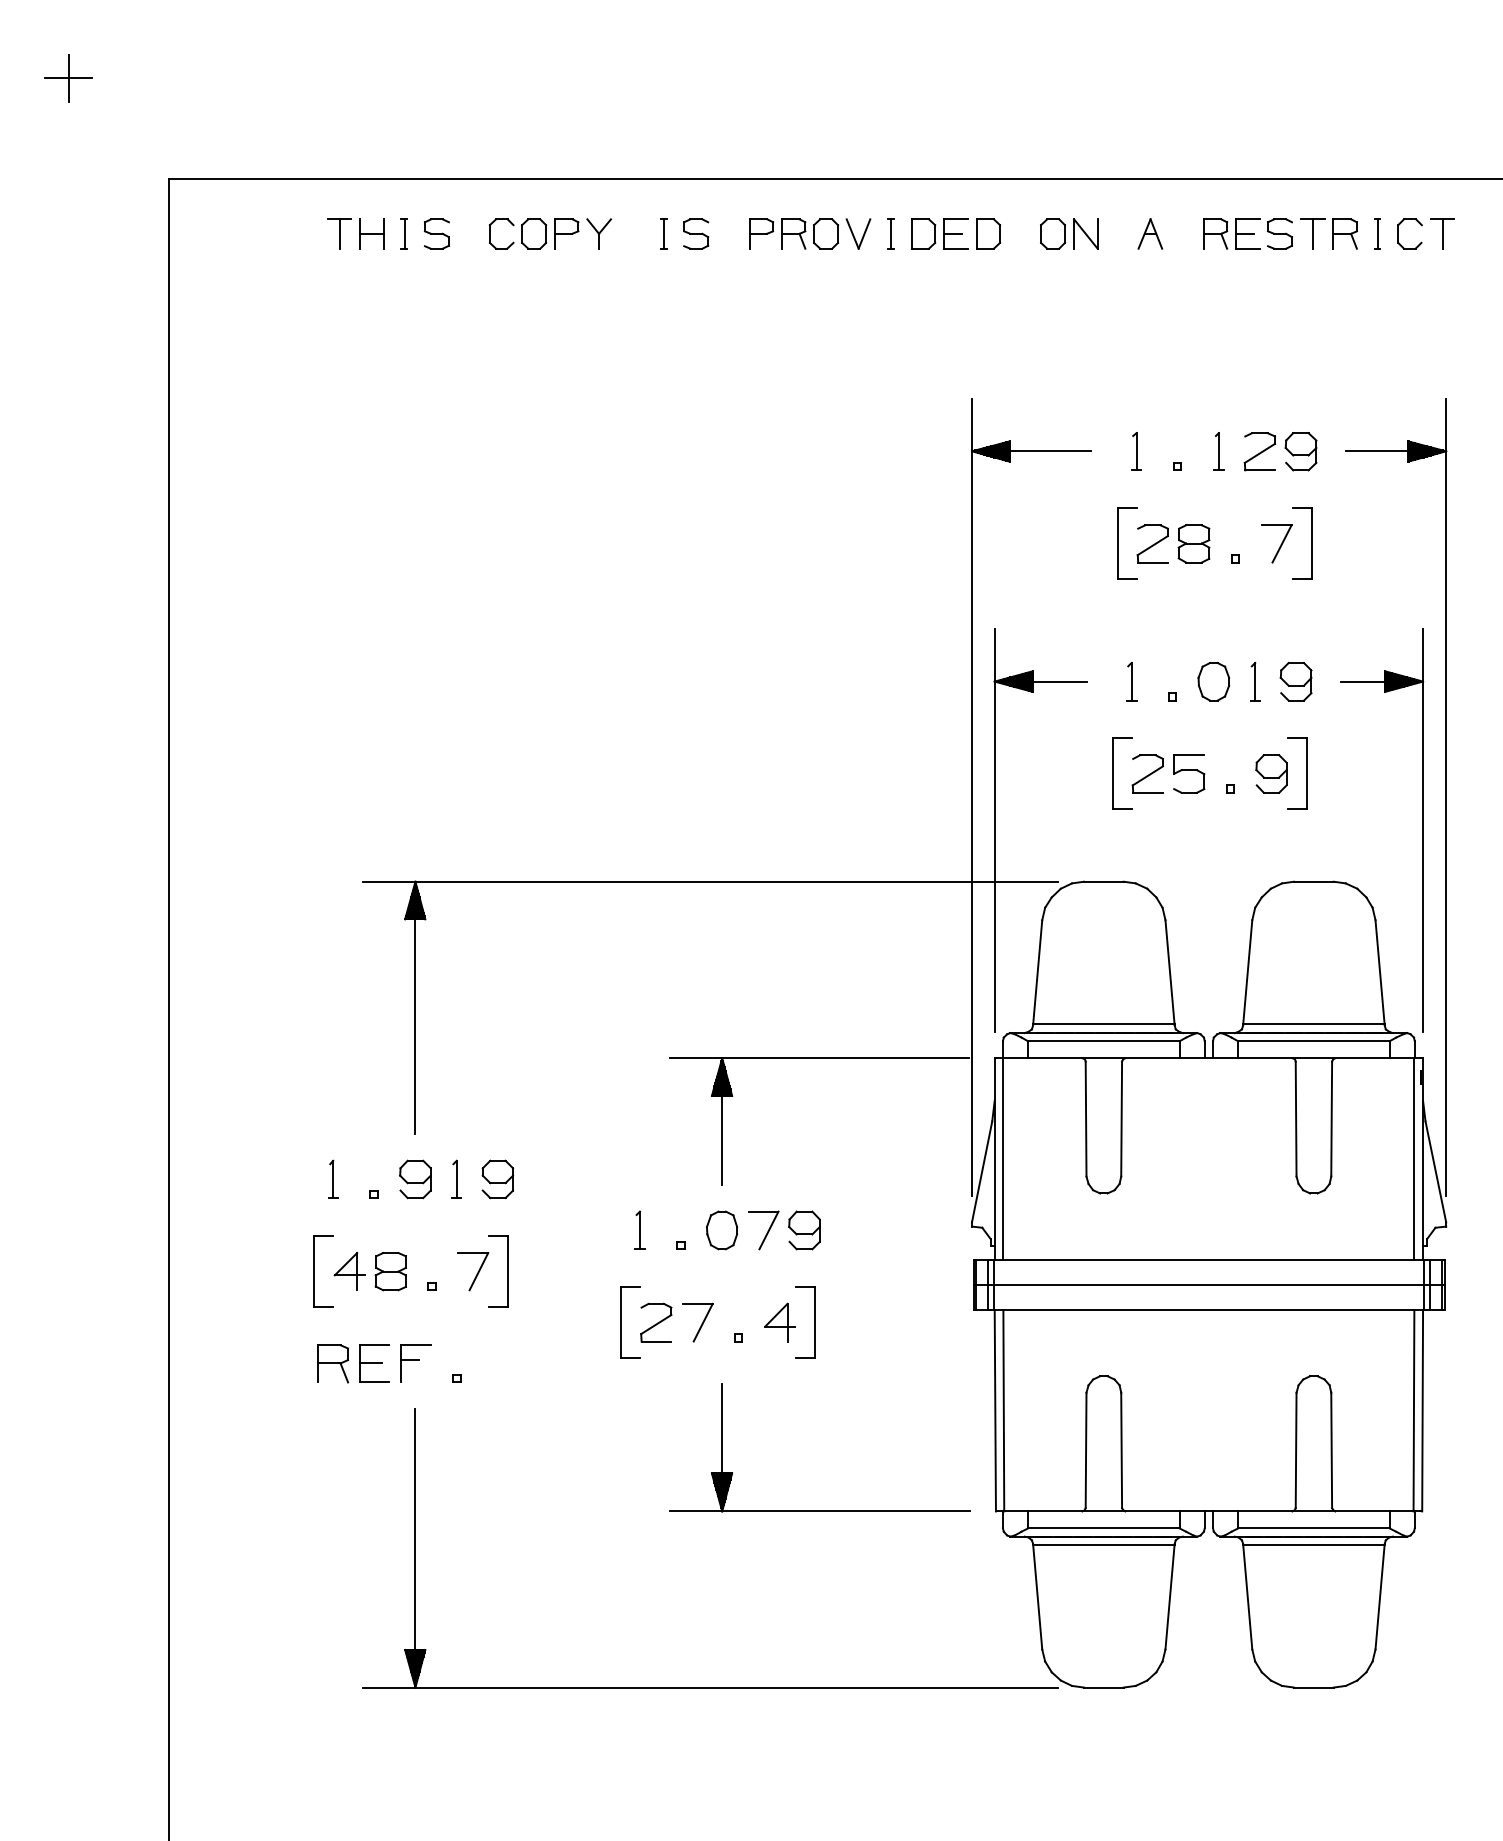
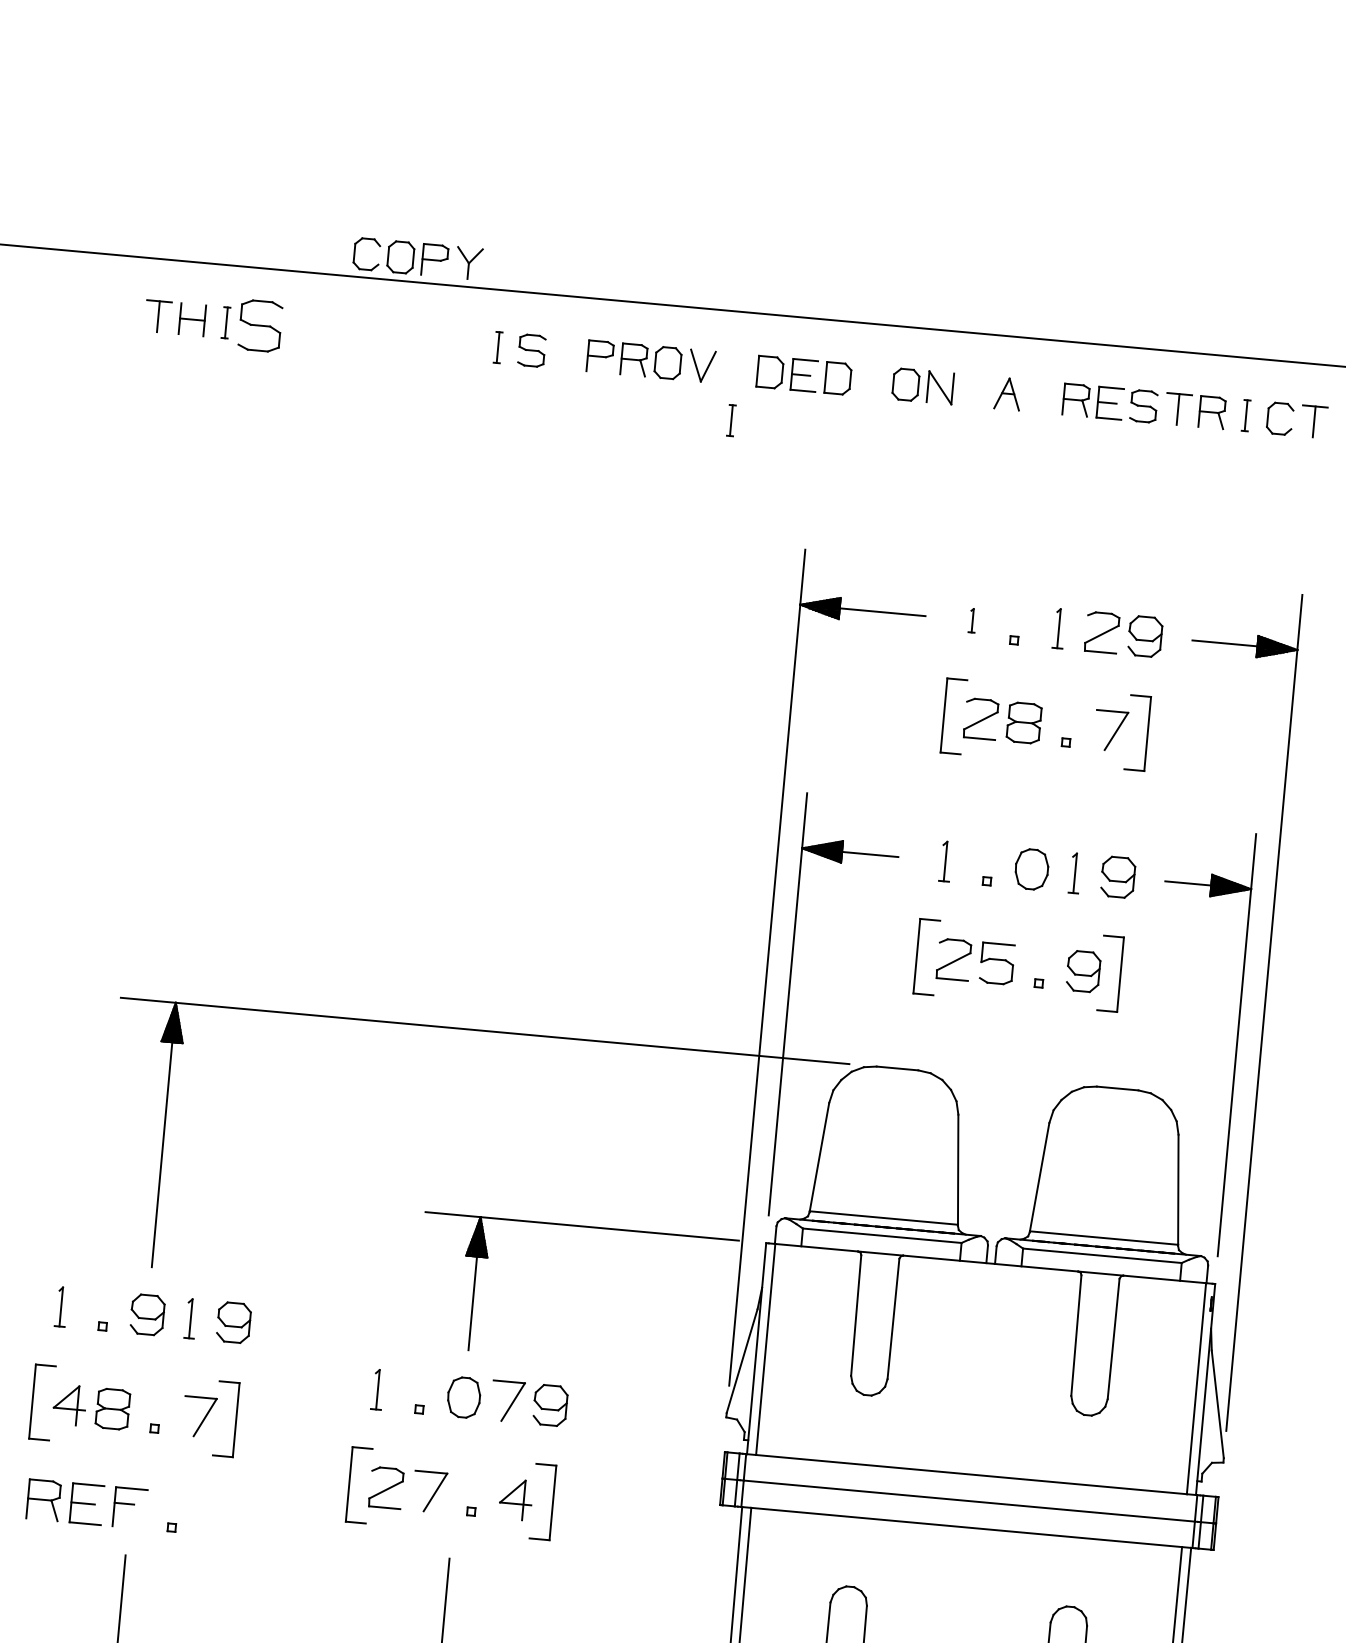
part: (436, 233) -> (259, 325), size x1.6
part: (550, 233) -> (418, 258), moved
part: (890, 233) -> (730, 420), moved
part: (1136, 451) -> (972, 620), size x0.6

